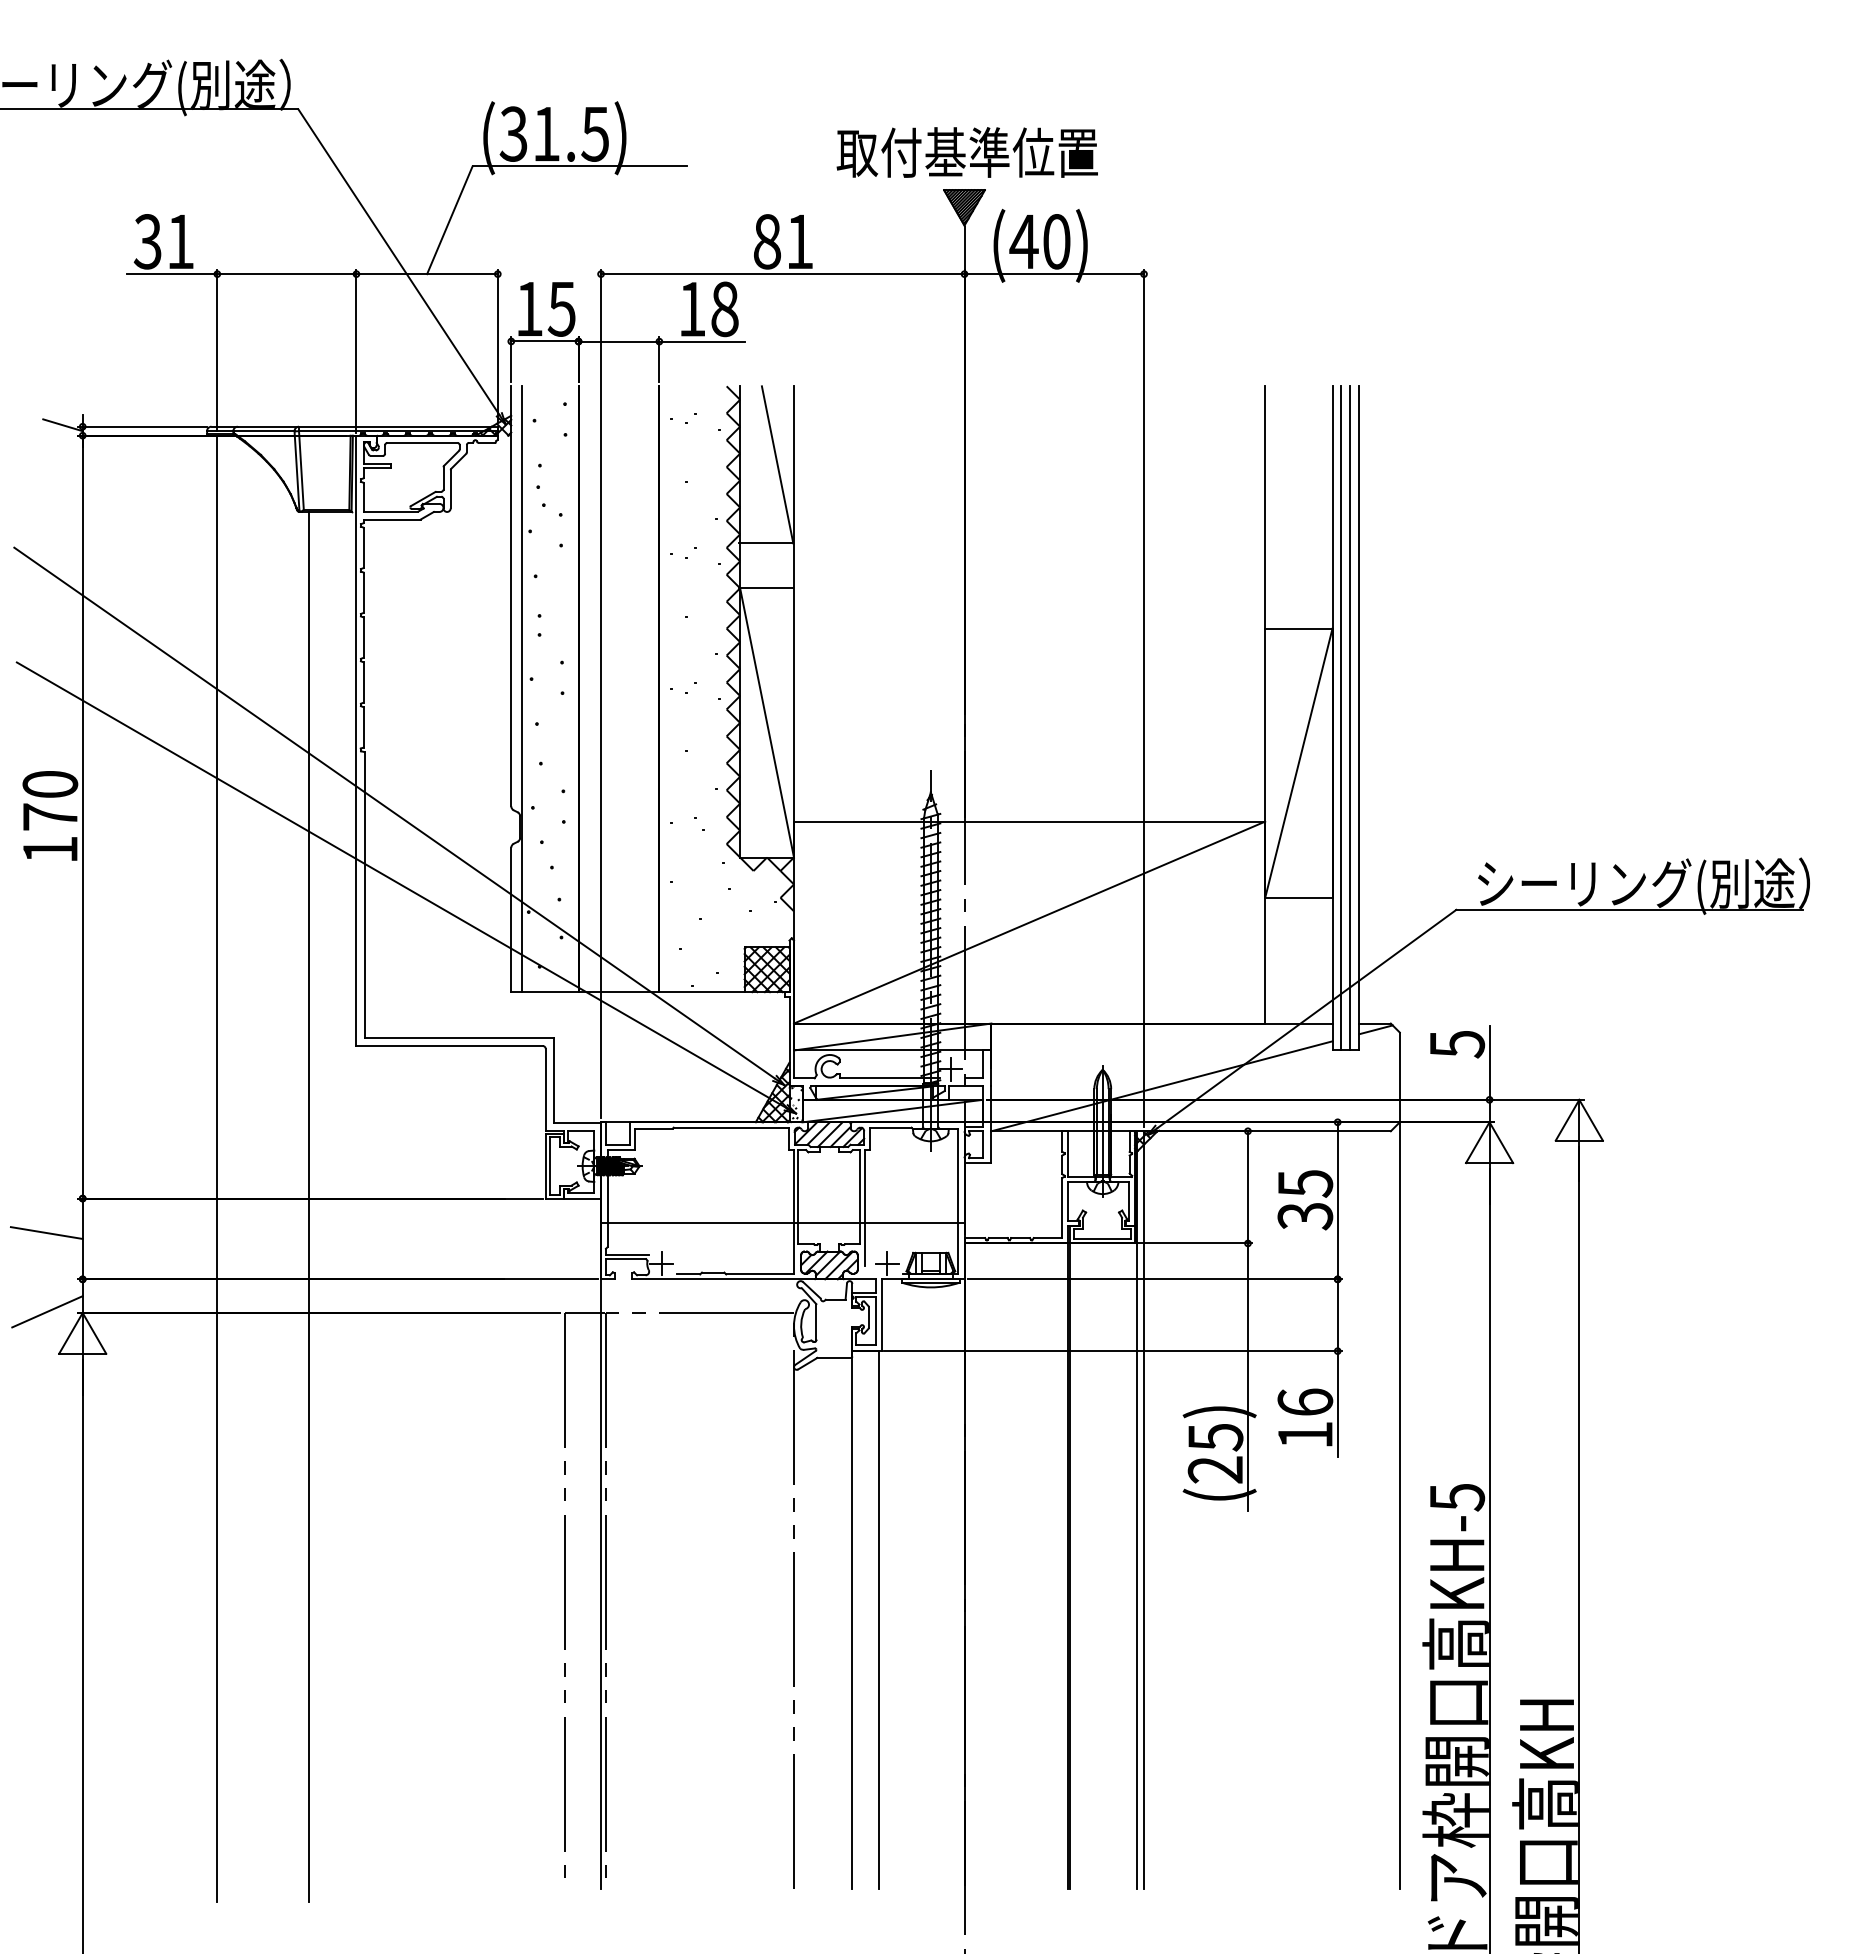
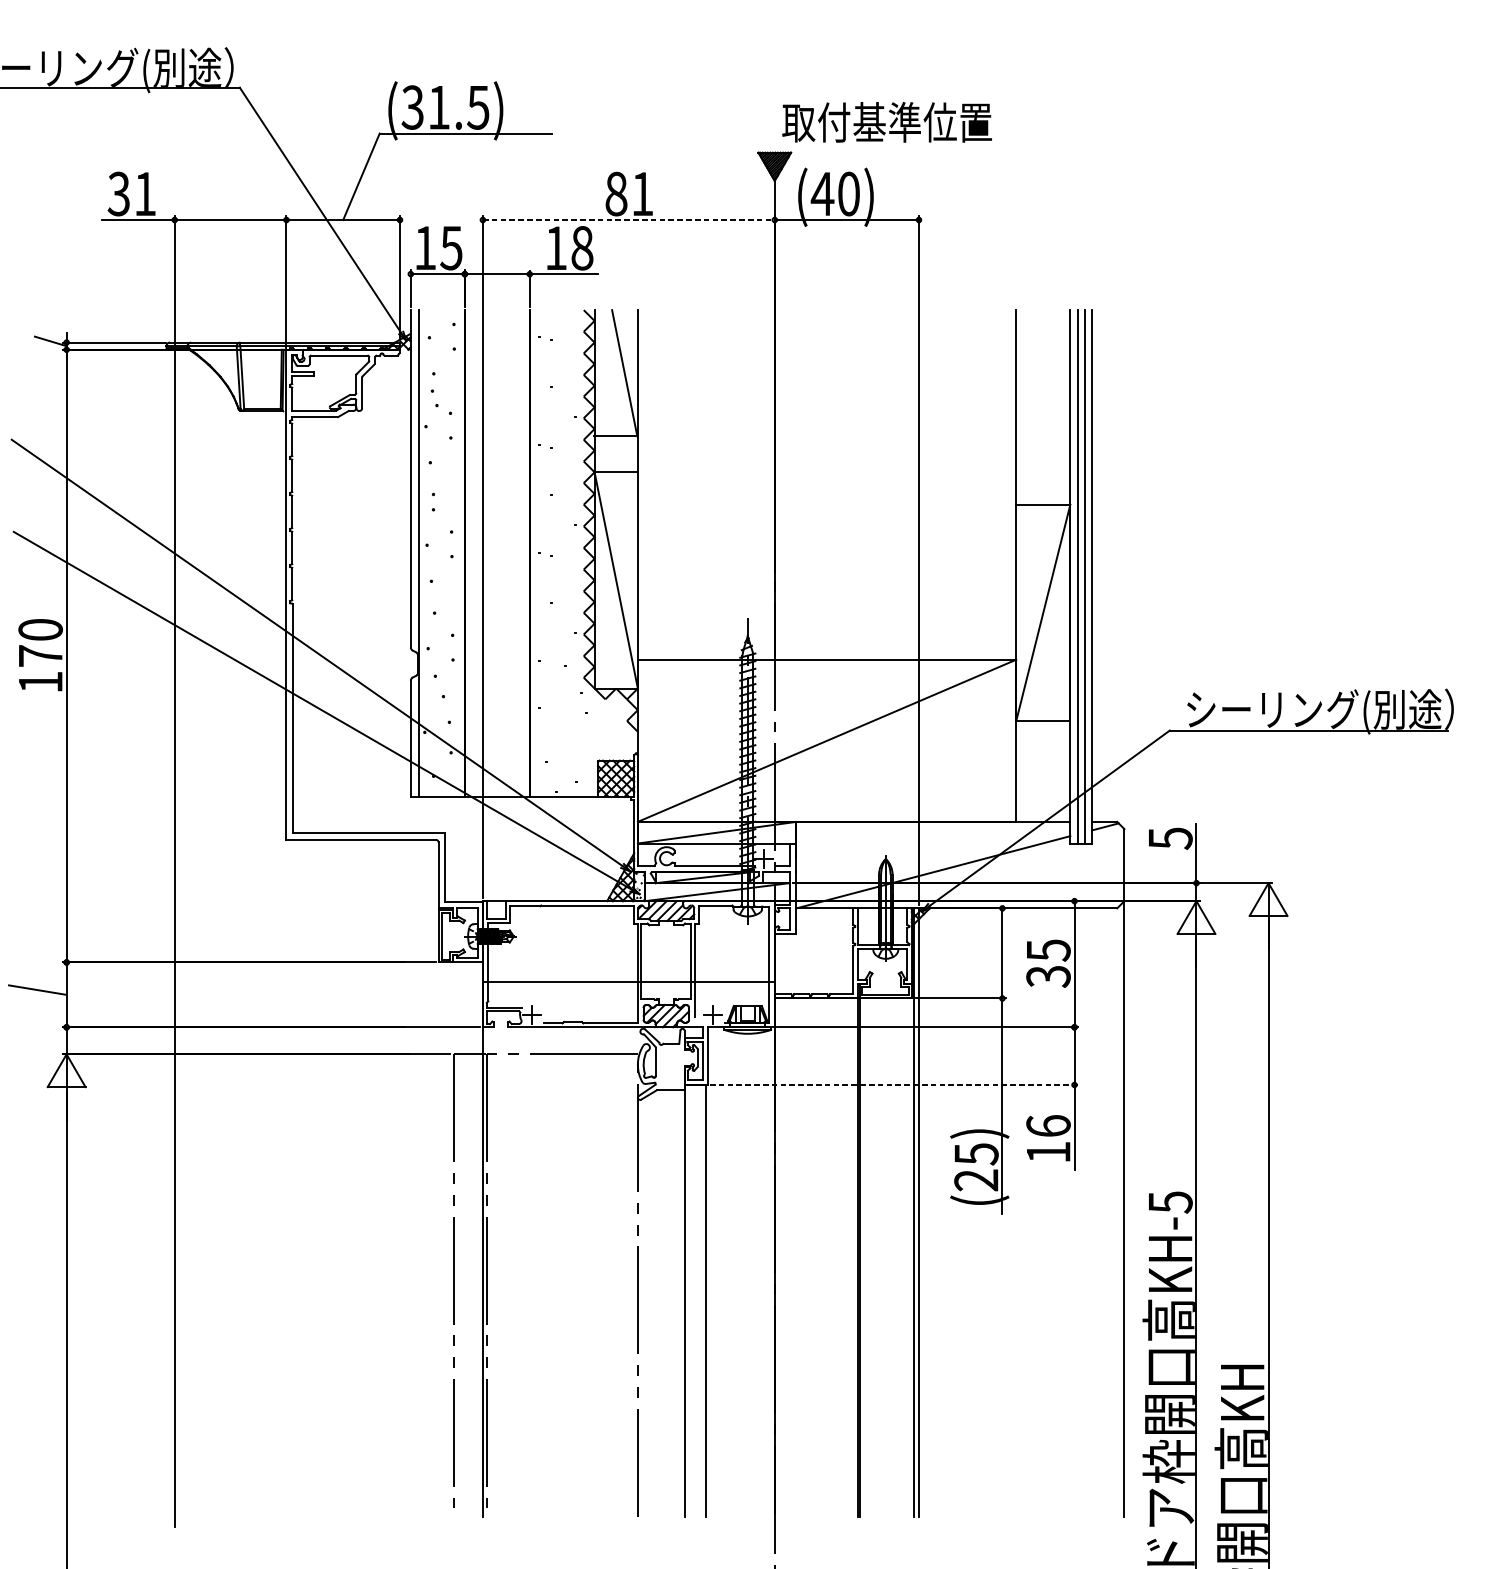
text: (966, 152) -> (886, 122), moved
line: (782, 274) -> (628, 220), solid -> dashed
line: (309, 1206) -> (248, 968), removed
line: (47, 1311) -> (38, 1053), removed
line: (1113, 1351) -> (894, 1085), solid -> dashed

